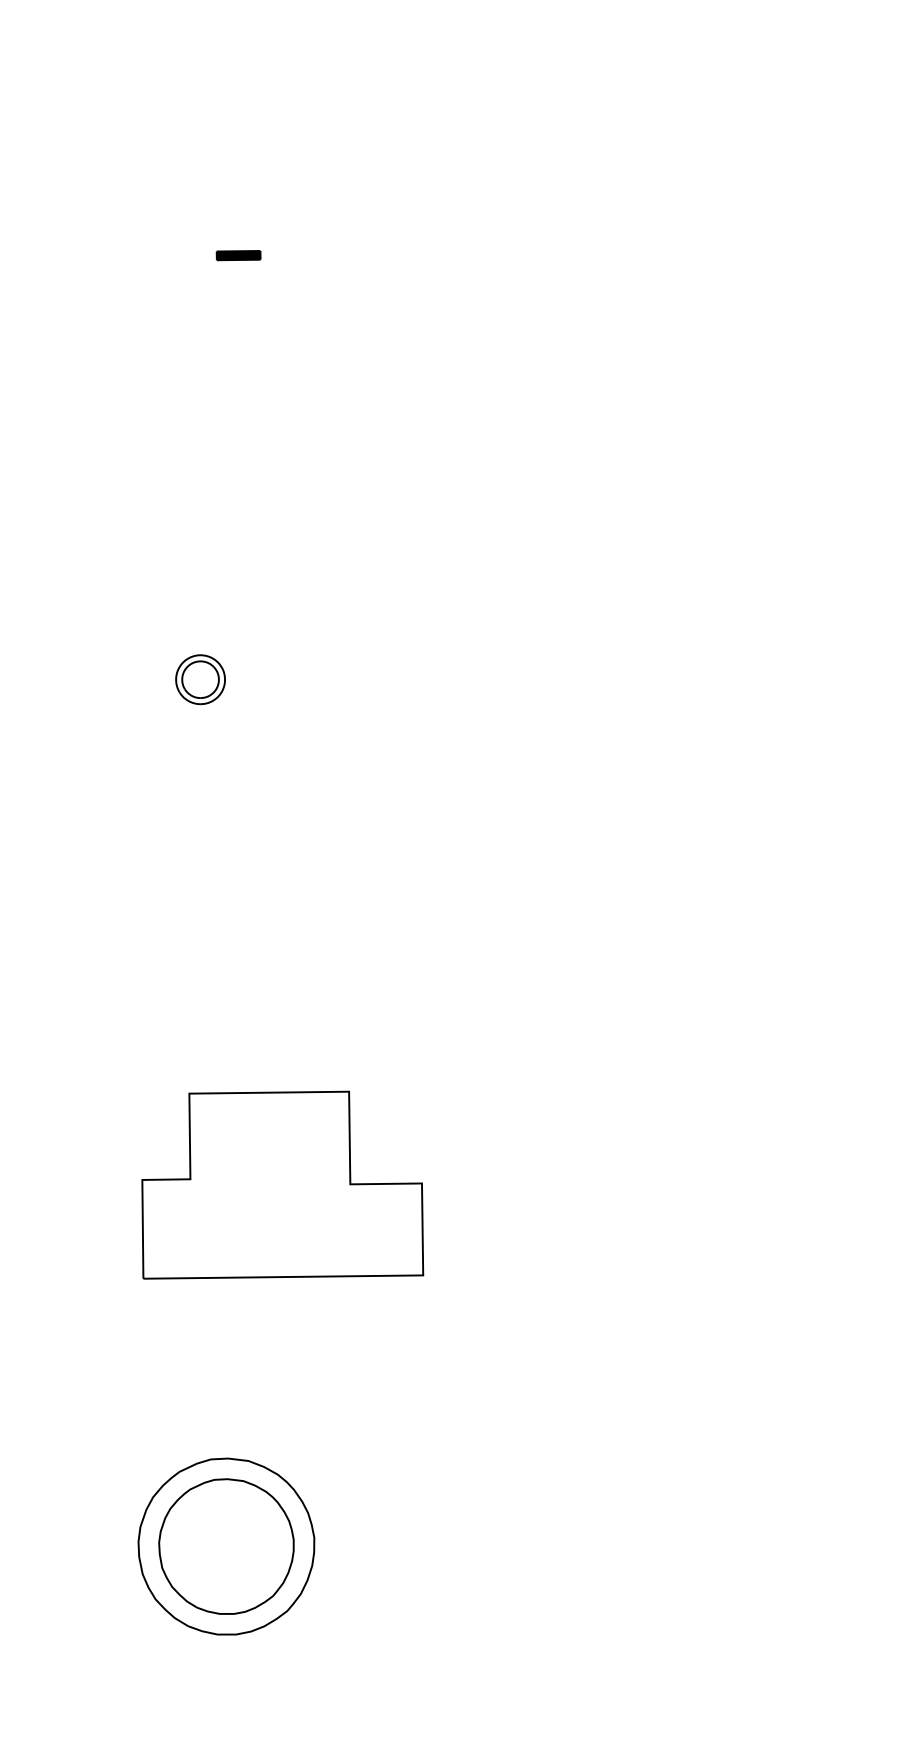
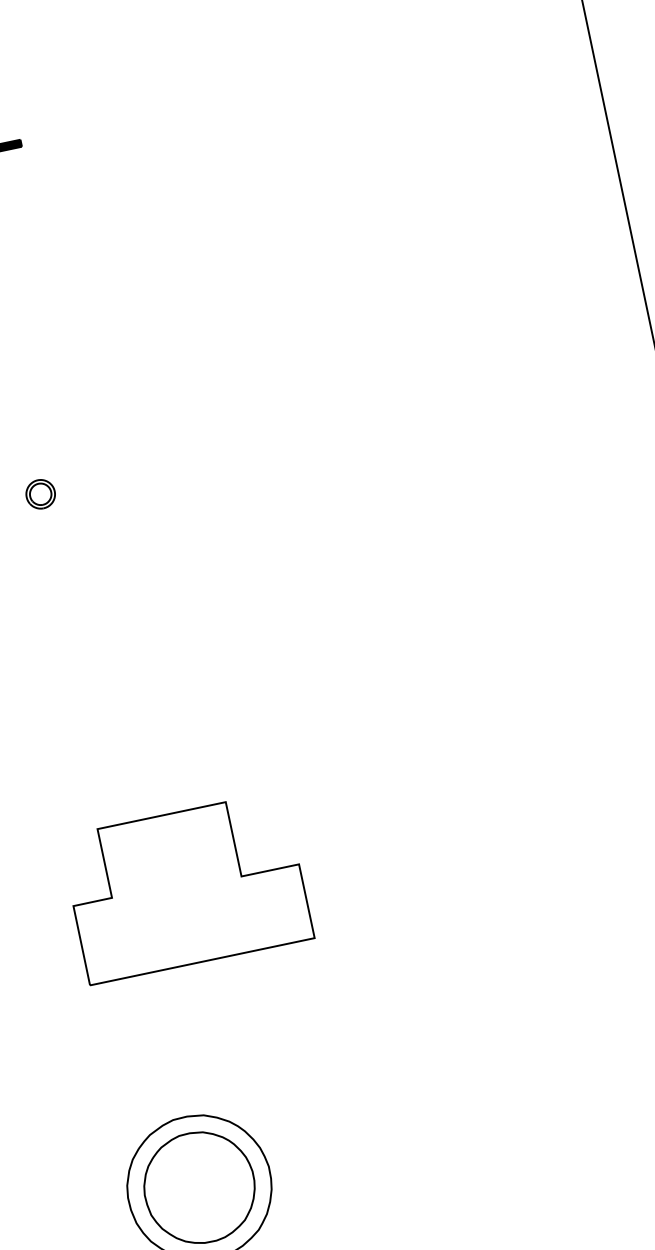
part: (200, 679) -> (40, 494), size x0.71

